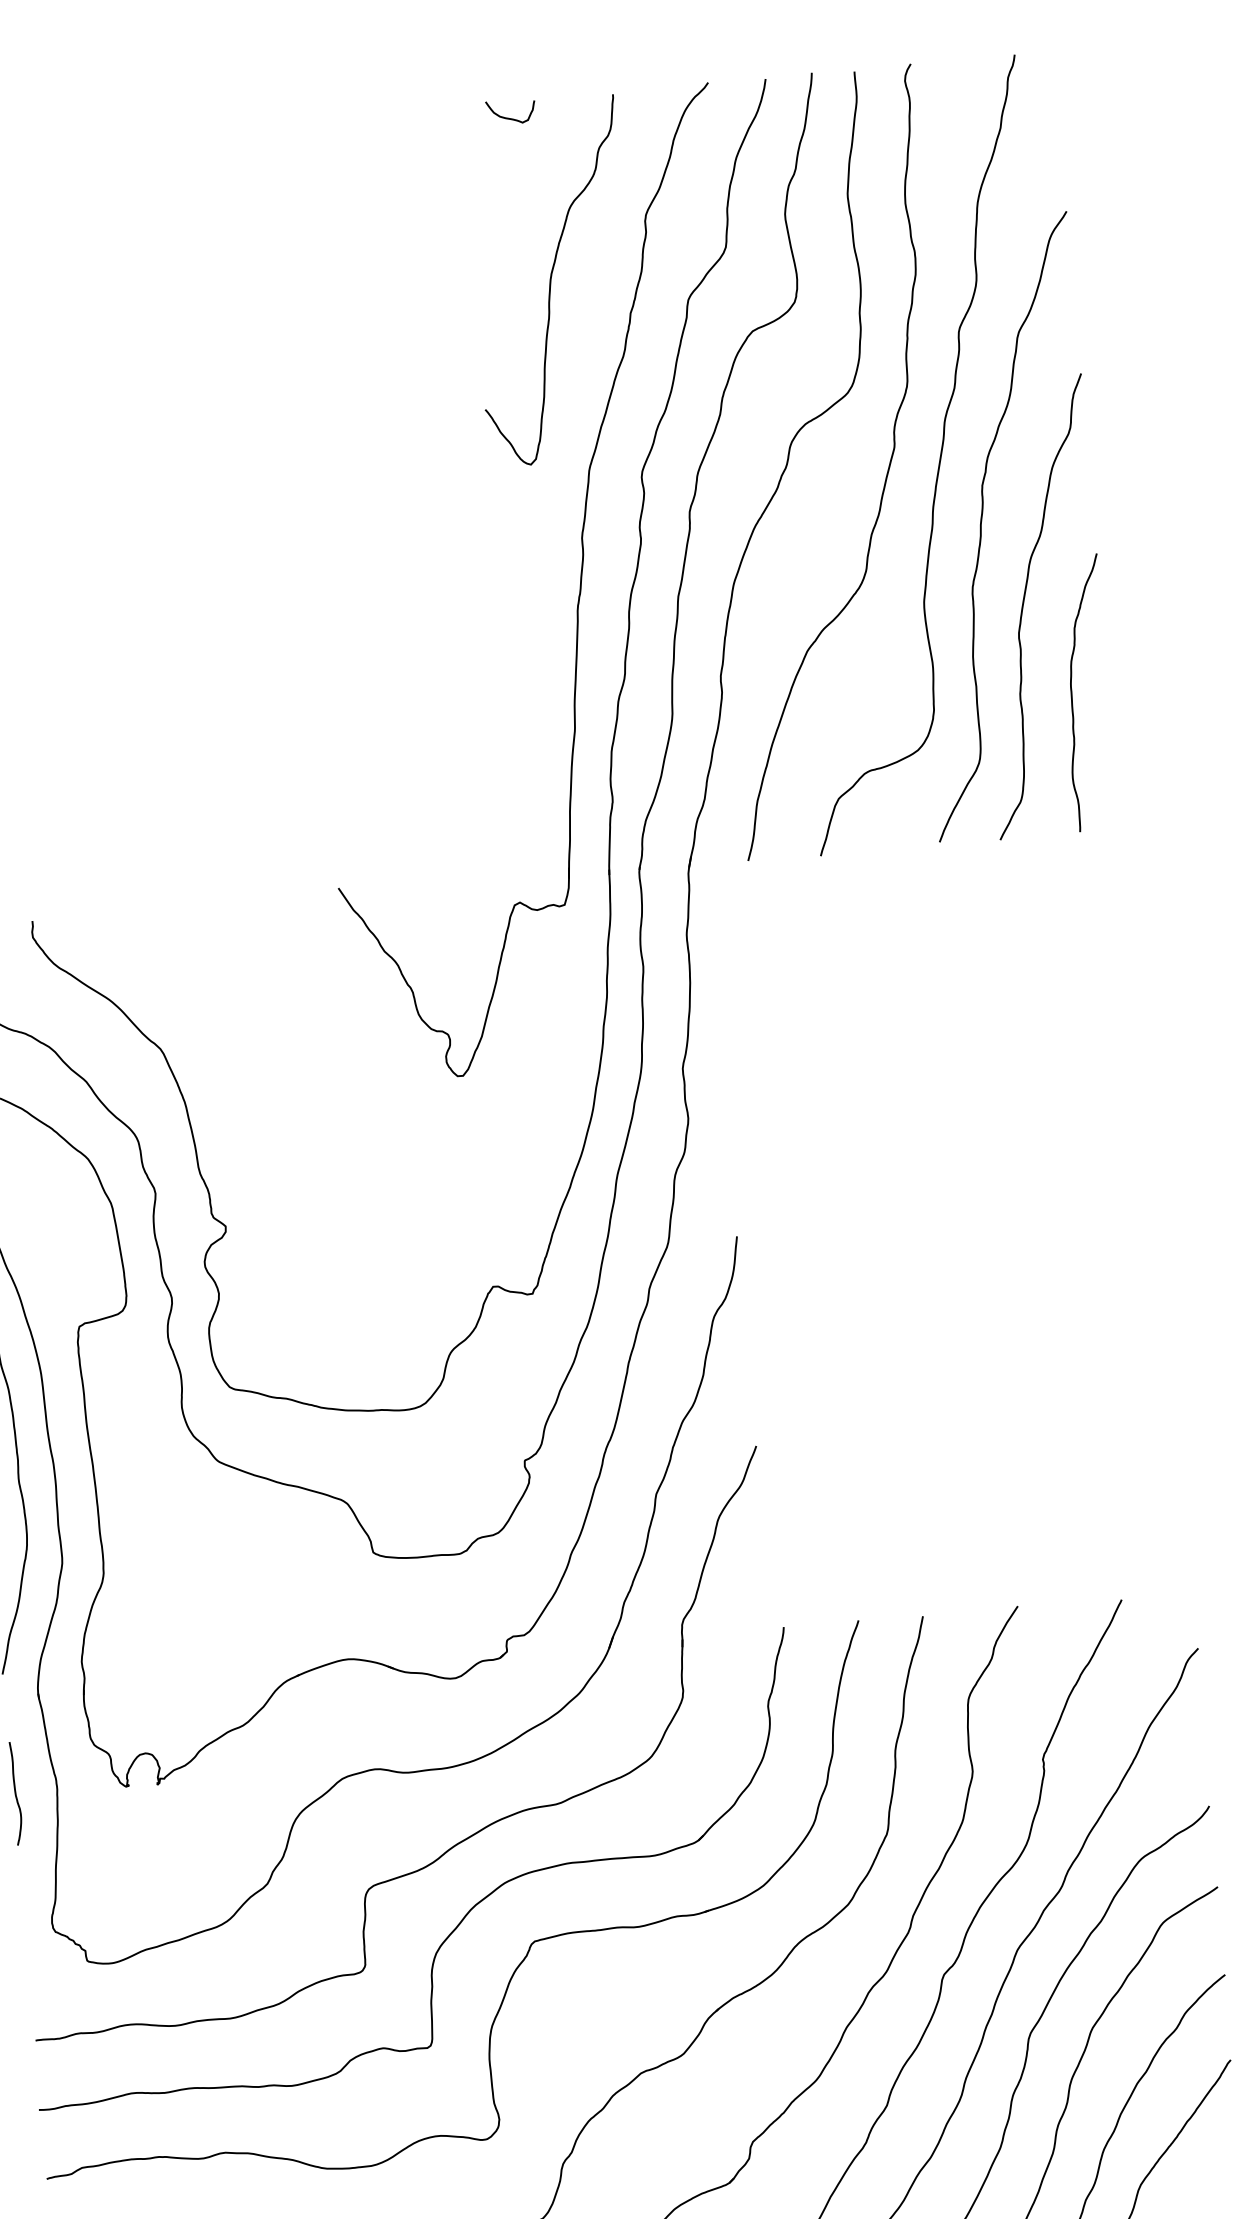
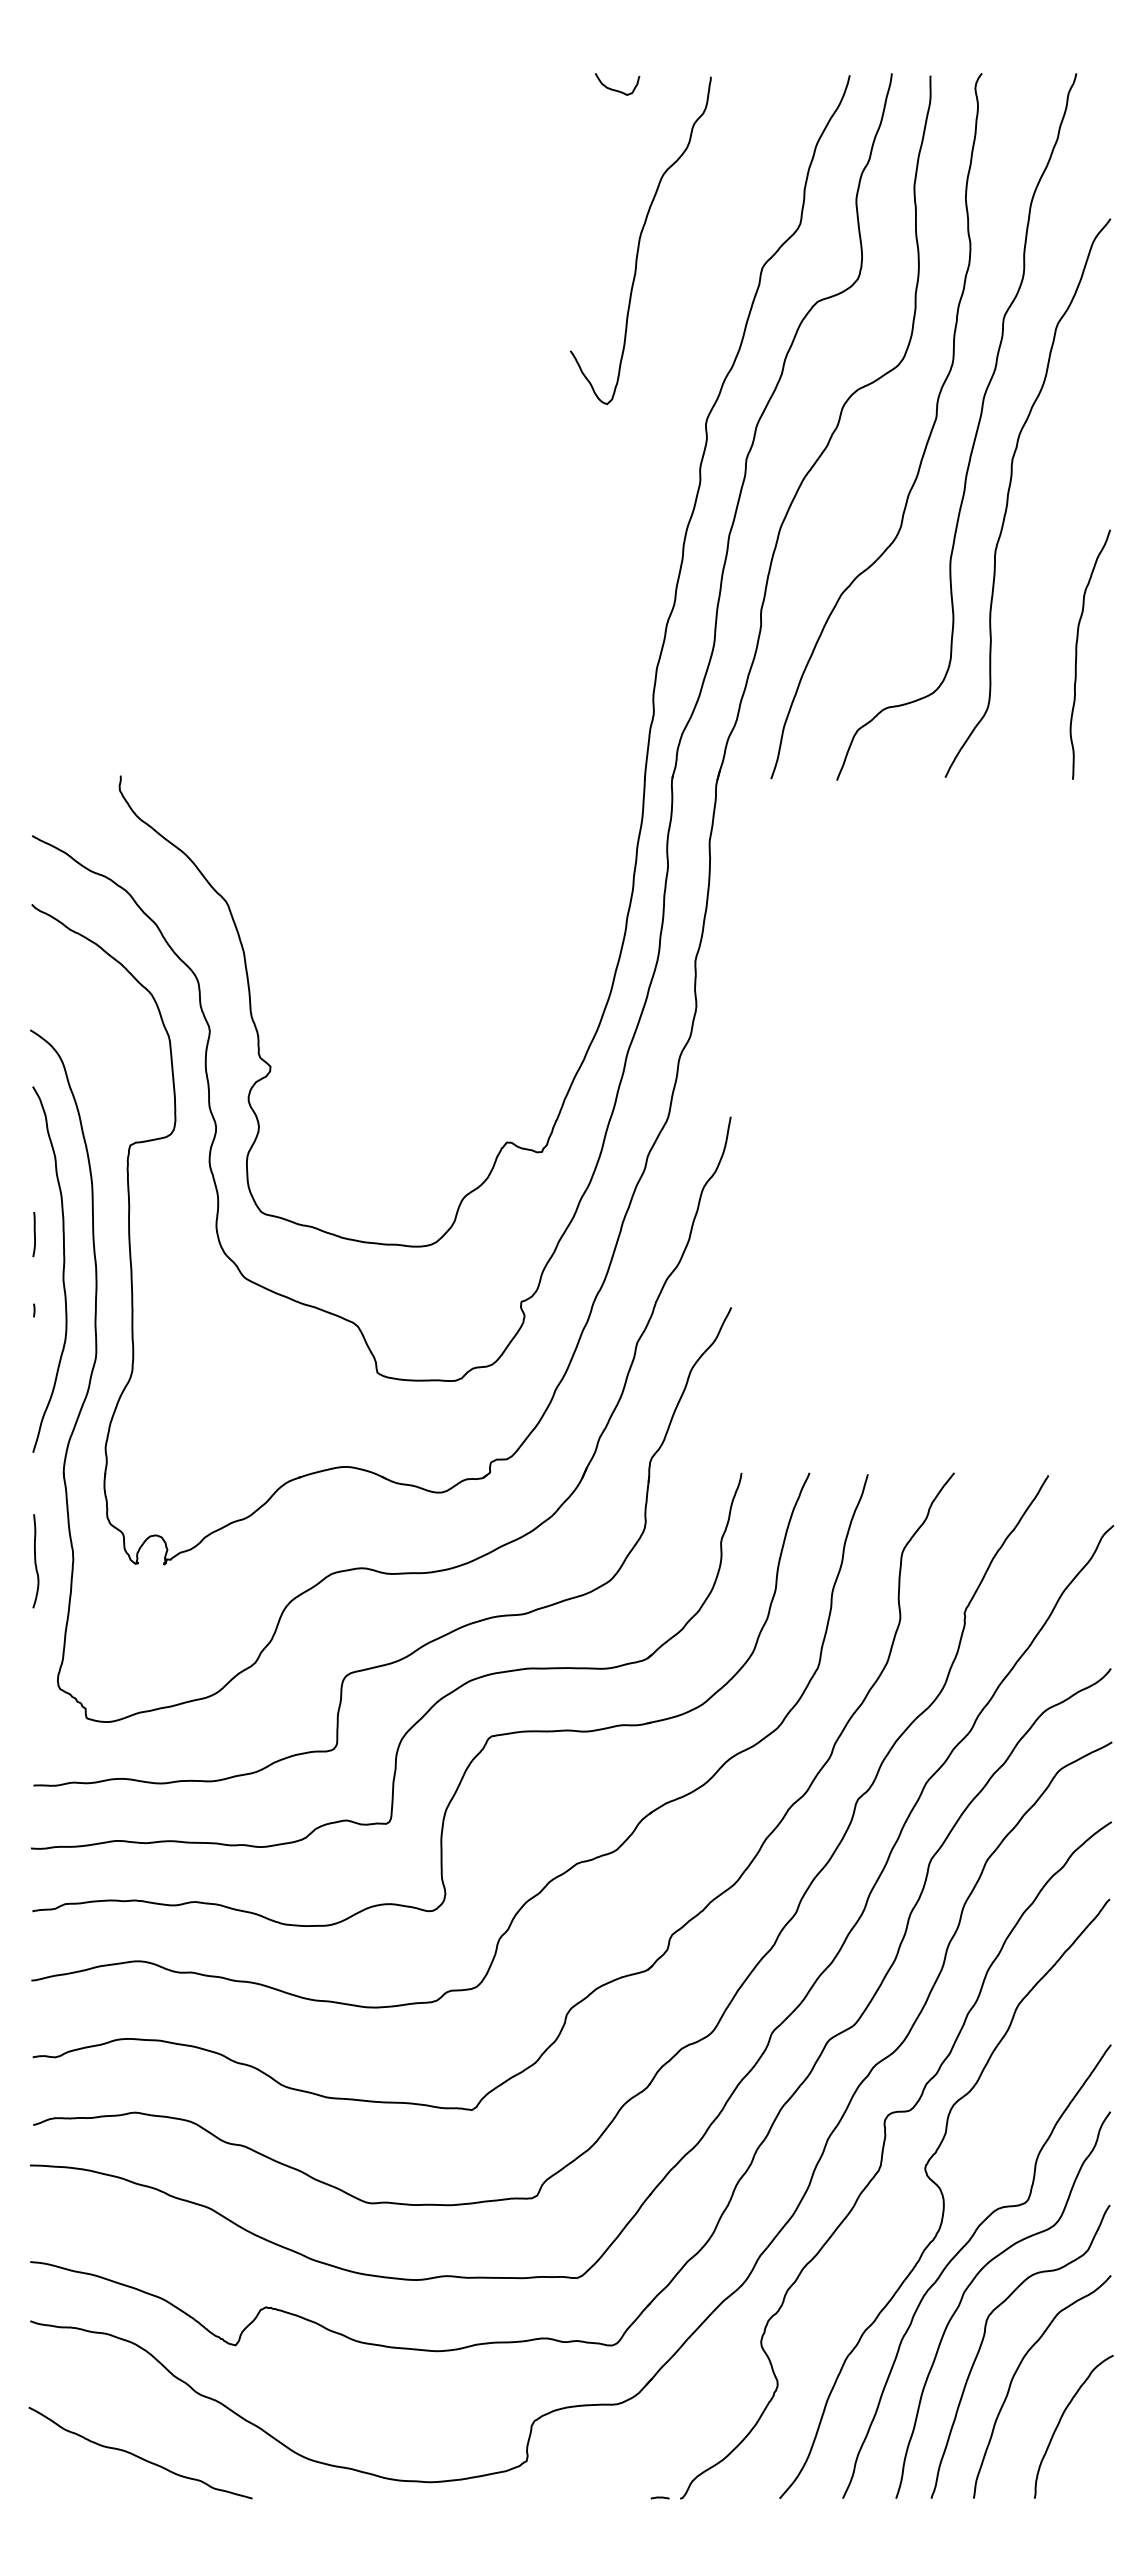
part: (579, 582) -> (641, 514), removed
curve: (1024, 606) -> (1040, 571), removed

